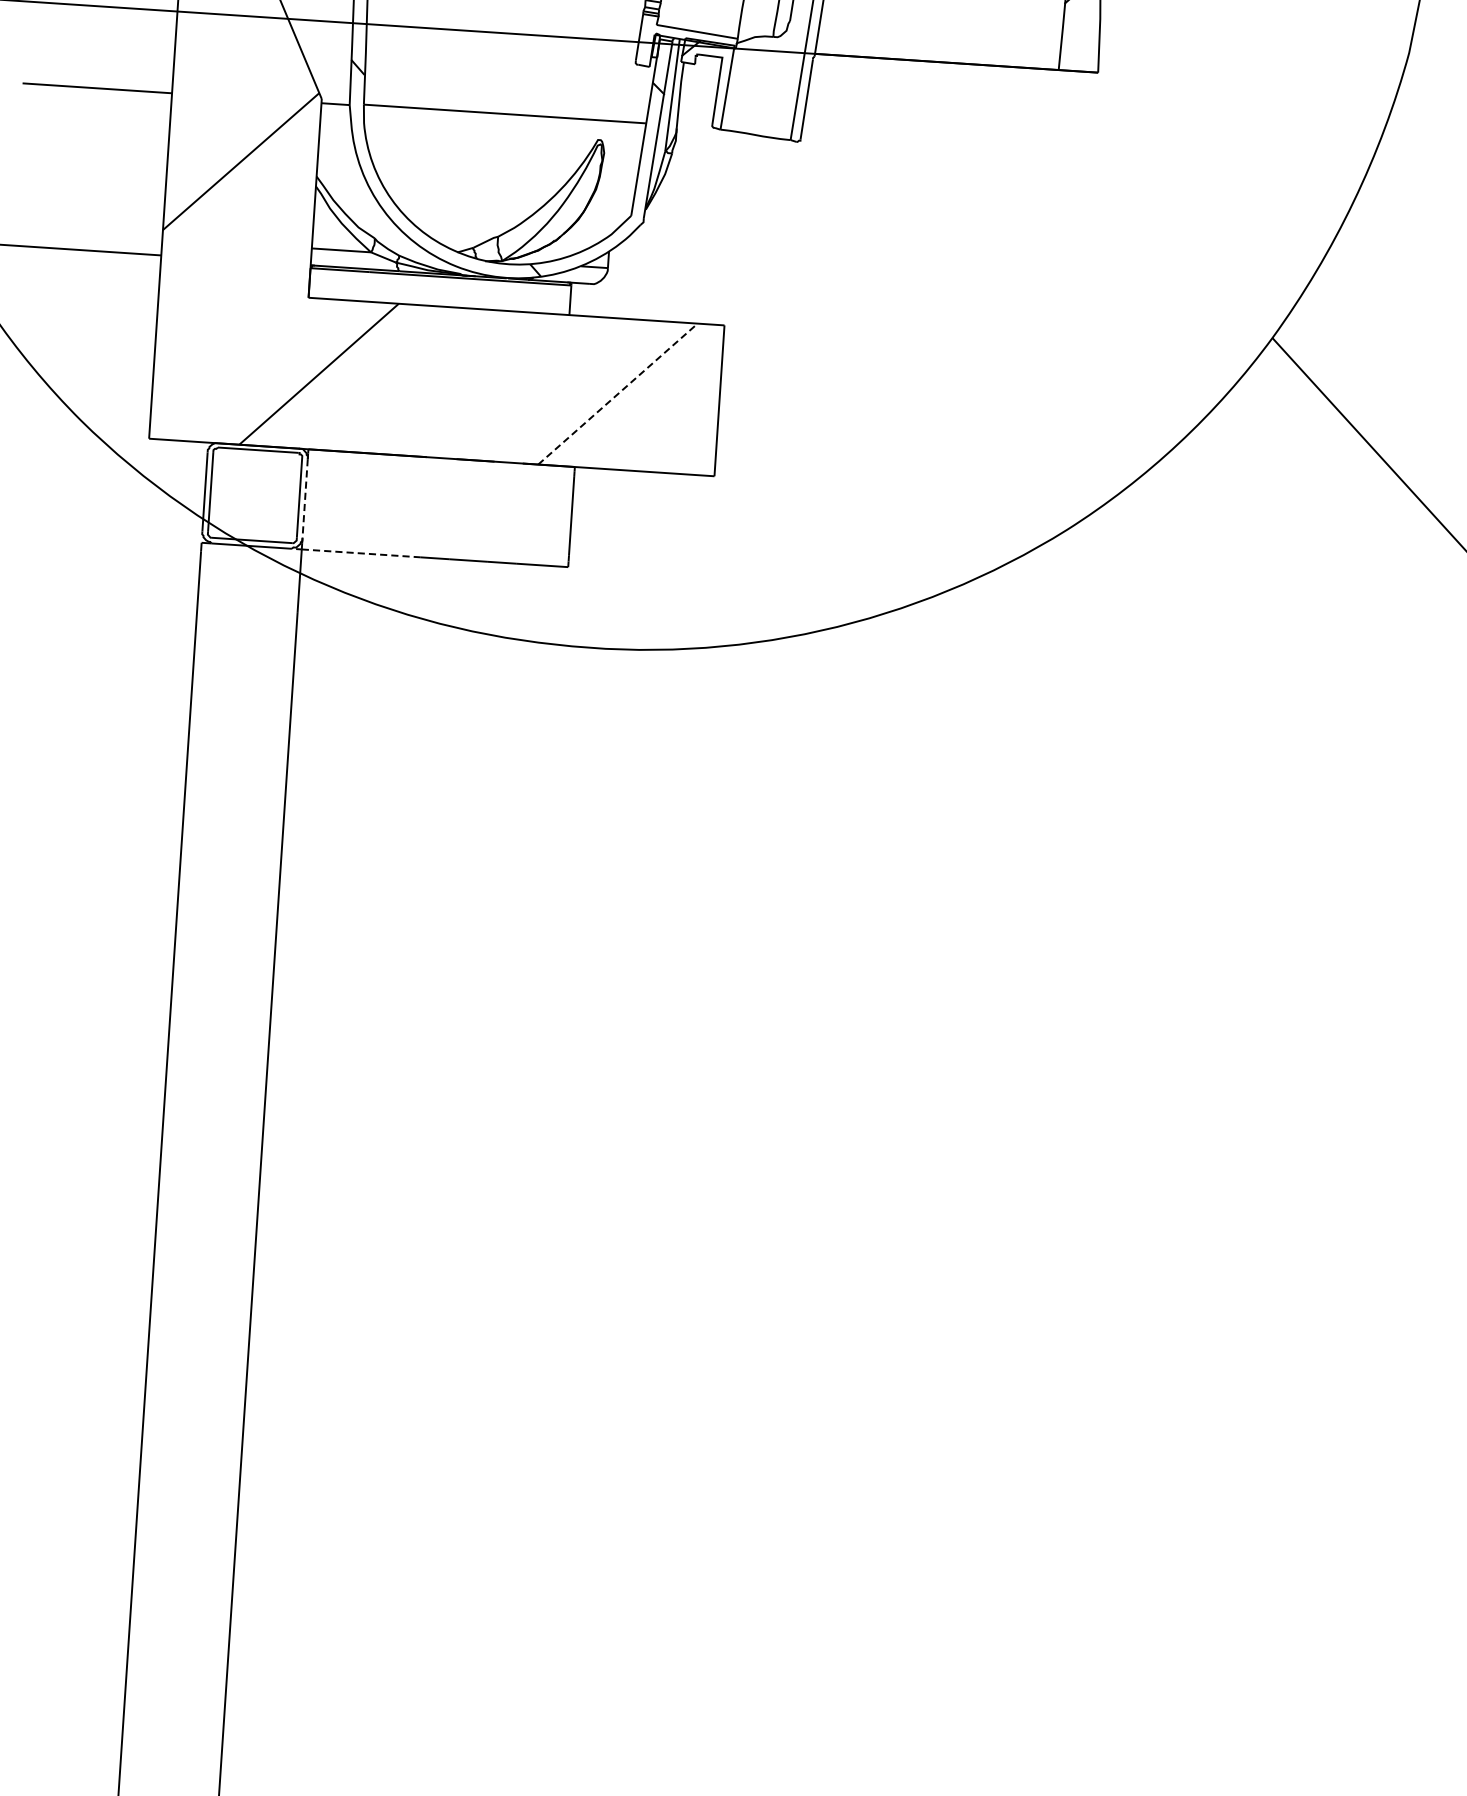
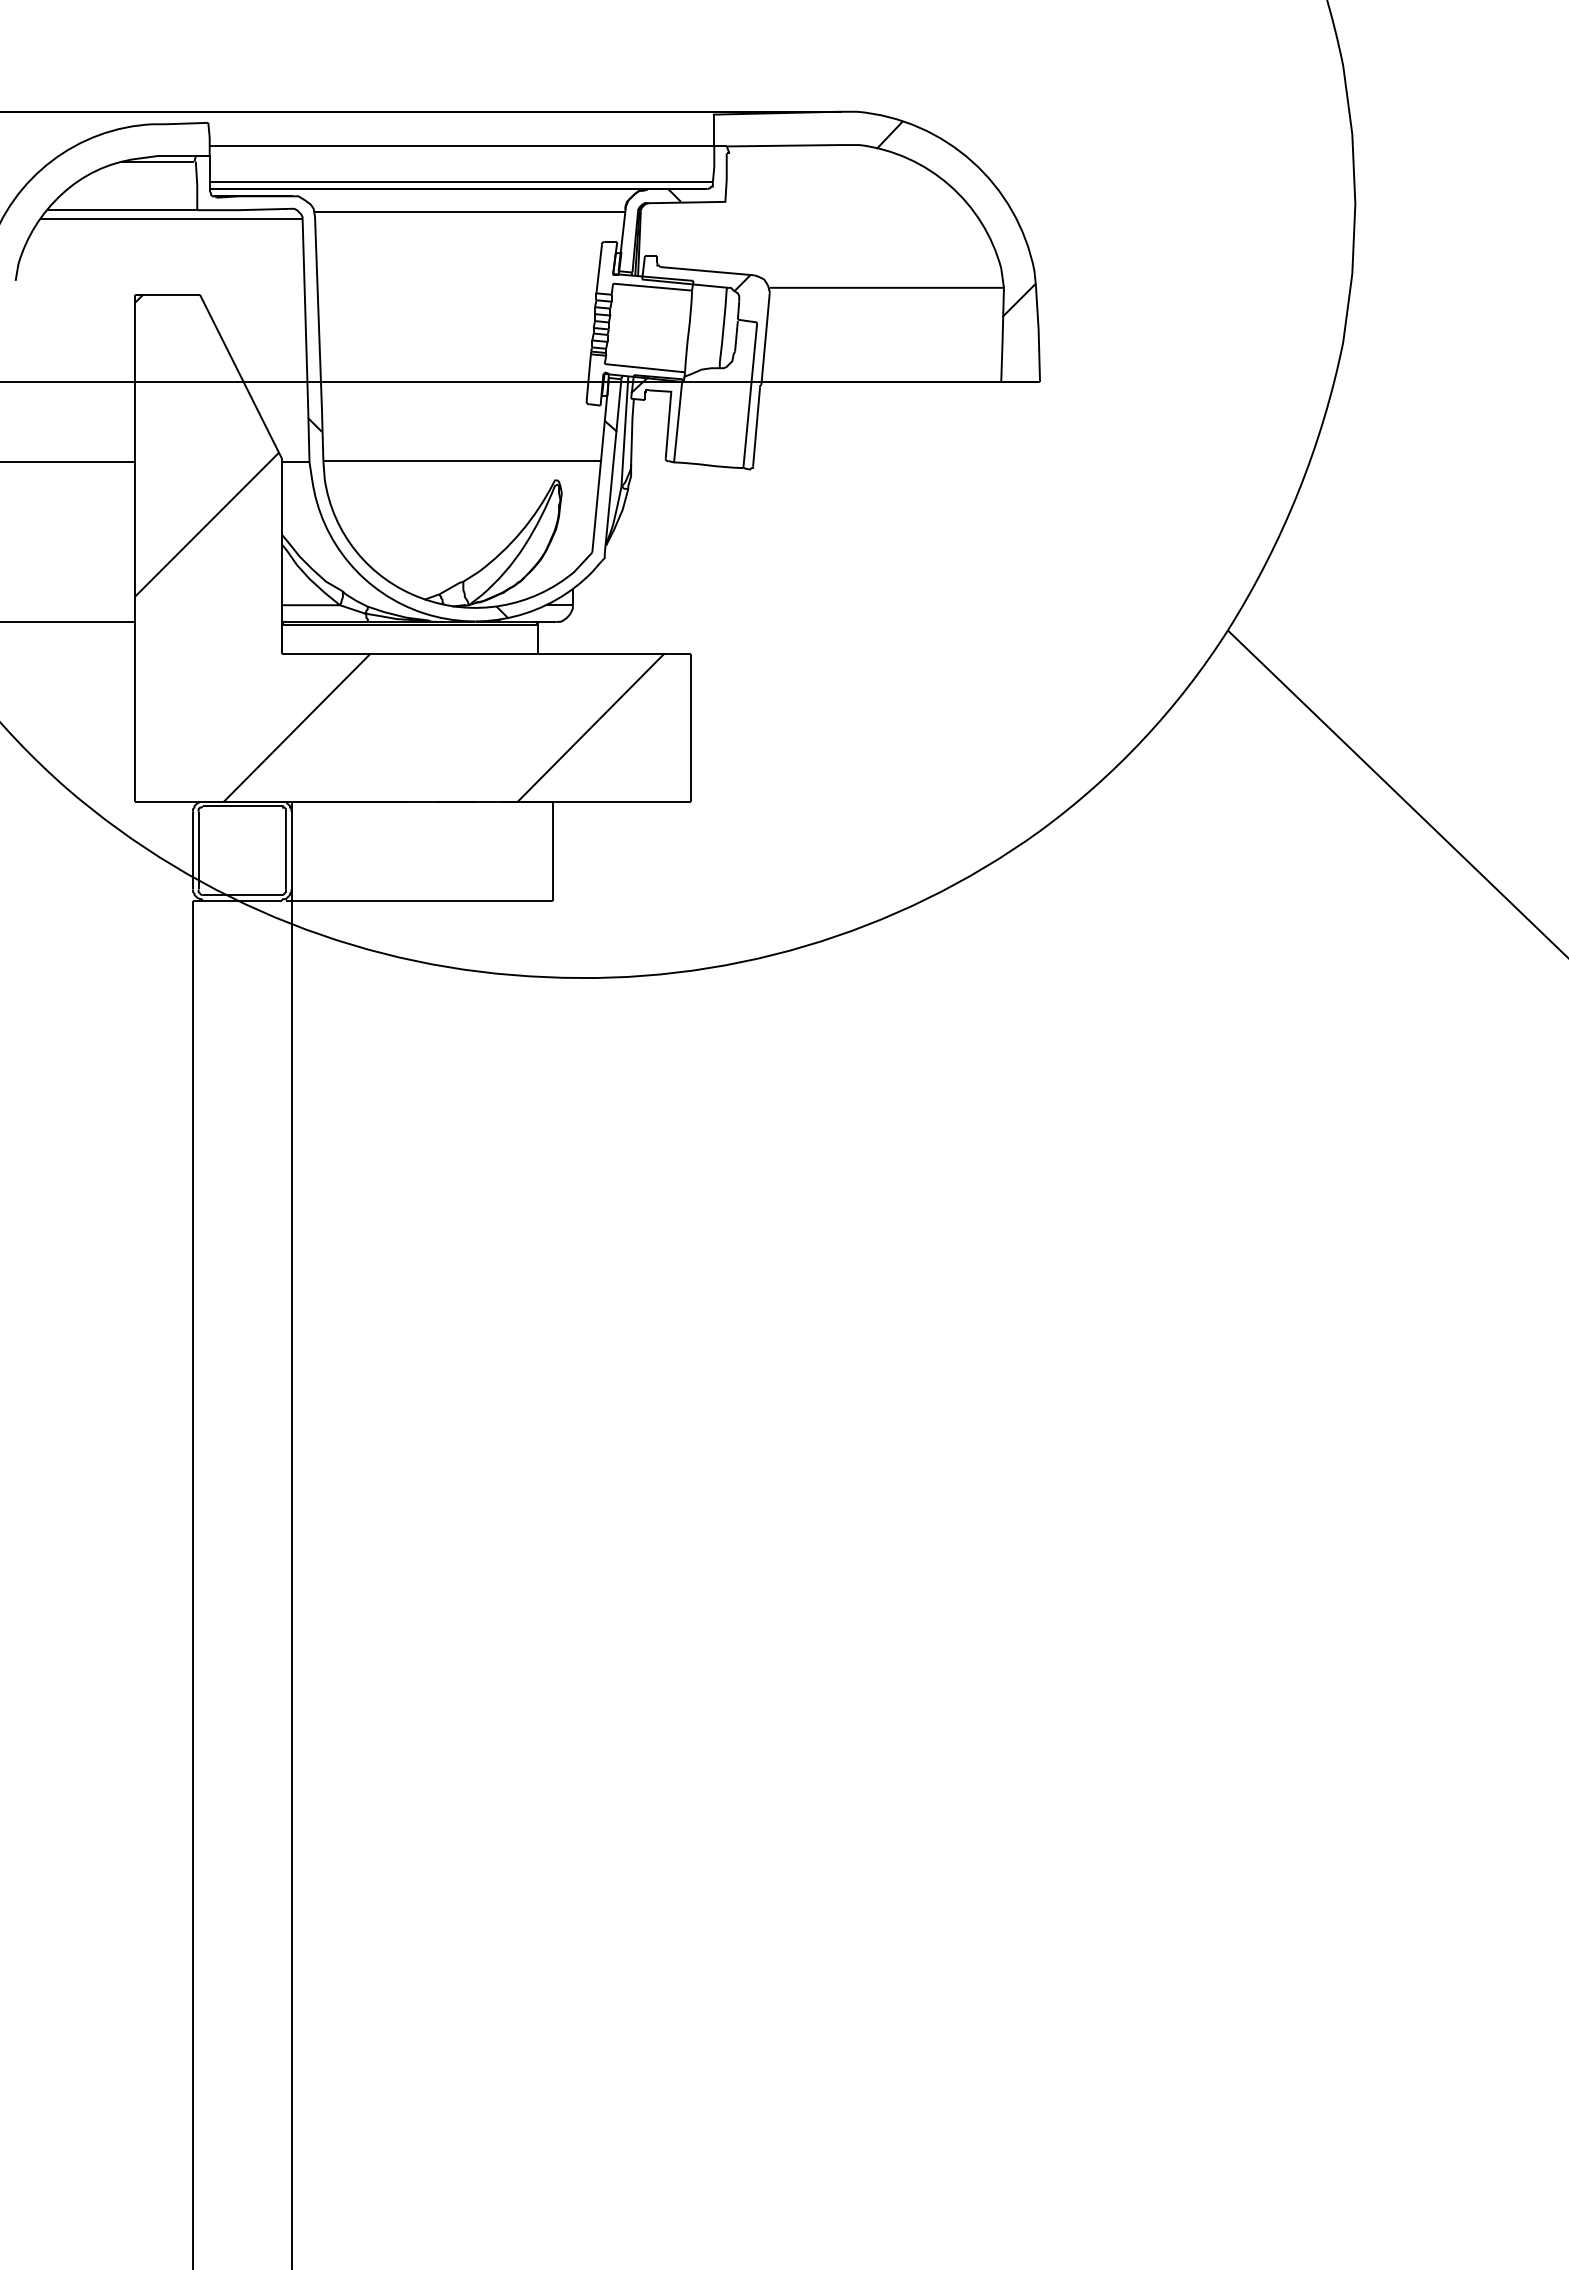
line: (618, 393) -> (591, 727), dashed -> solid
line: (305, 498) -> (291, 850), dashed -> solid
line: (361, 553) -> (350, 900), dashed -> solid

